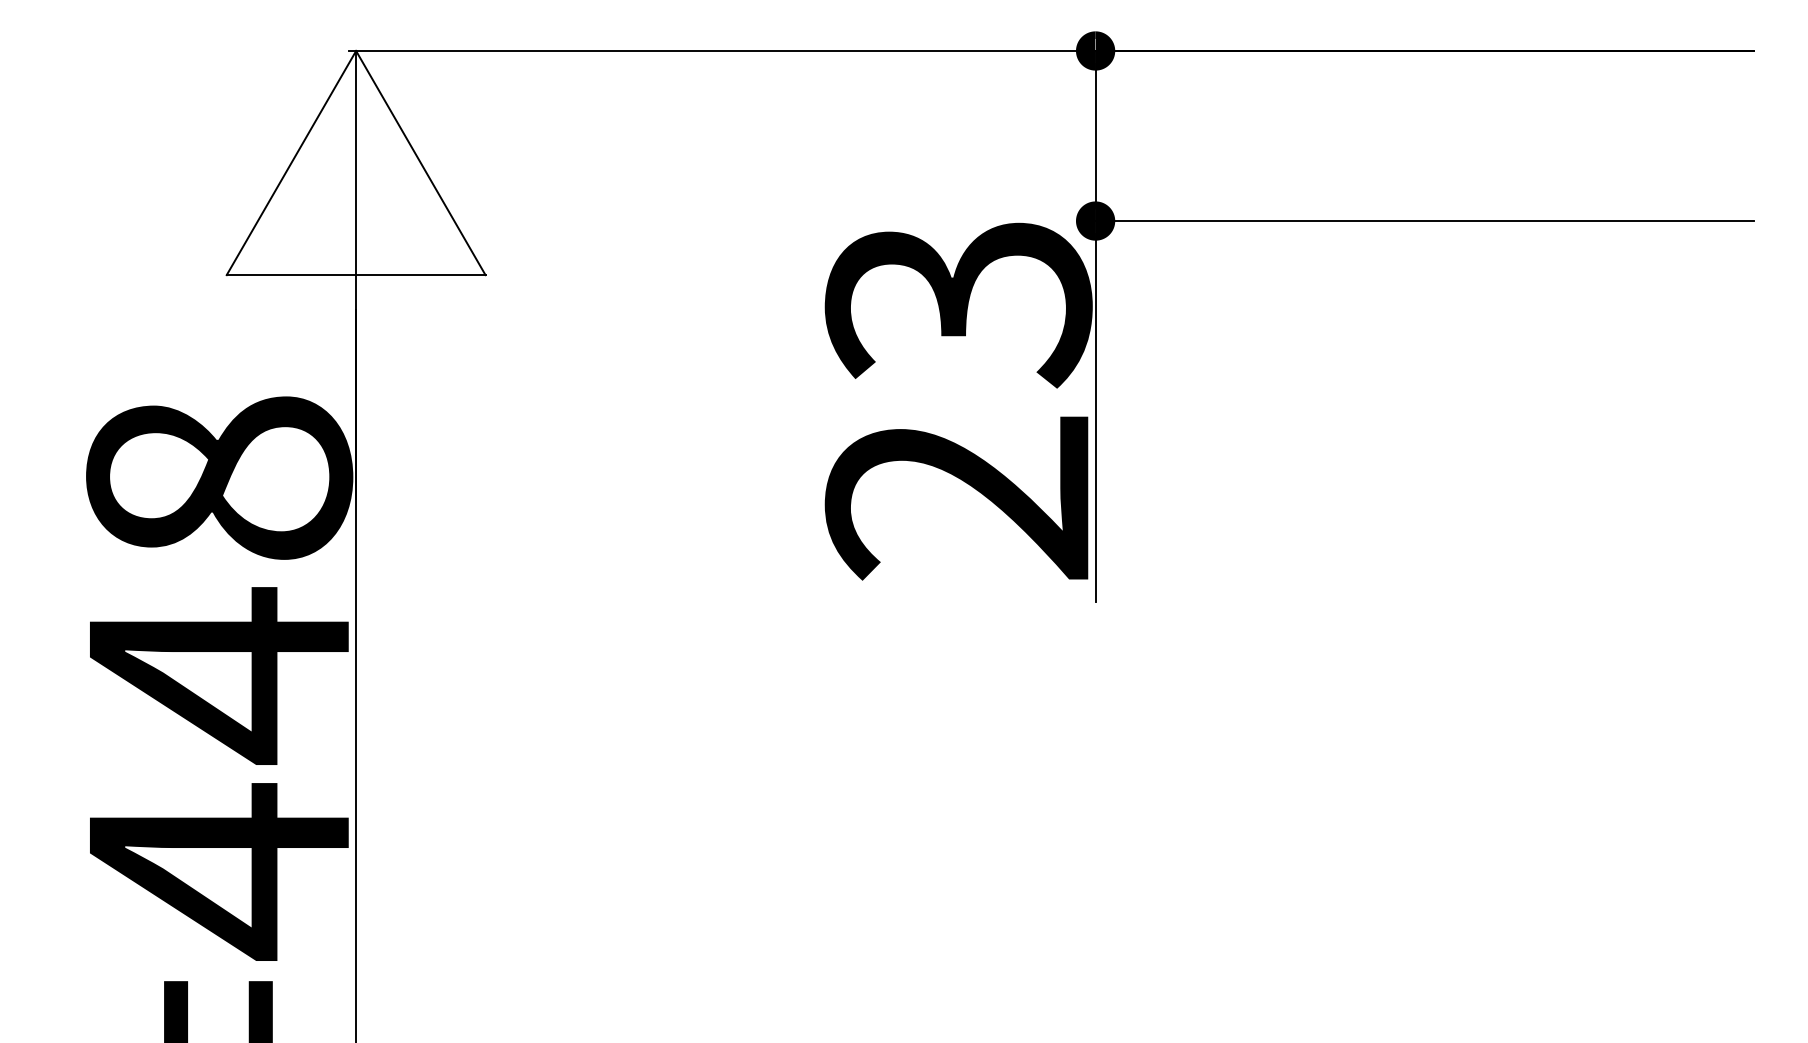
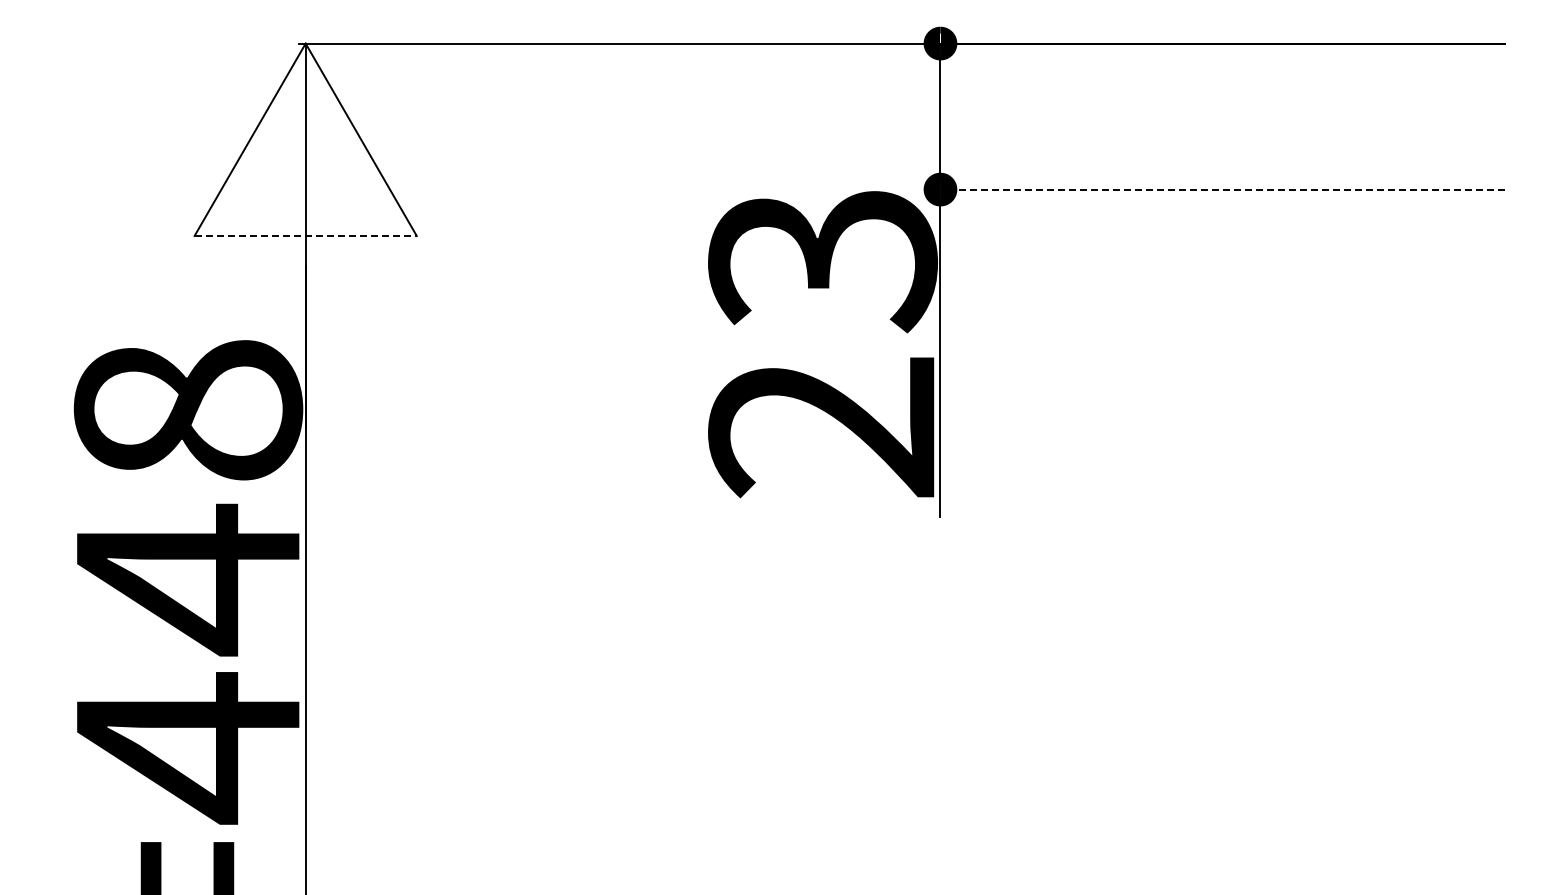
line: (1420, 220) -> (1219, 189), solid -> dashed
line: (357, 275) -> (306, 236), solid -> dashed

